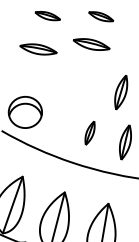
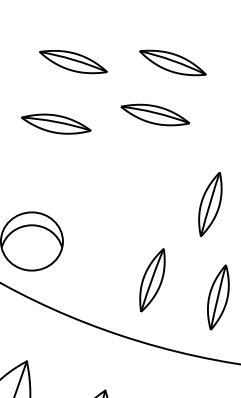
part: (47, 15) -> (73, 60), size x1.43
part: (101, 16) -> (173, 62), size x1.43
part: (89, 132) -> (151, 278), size x1.43

